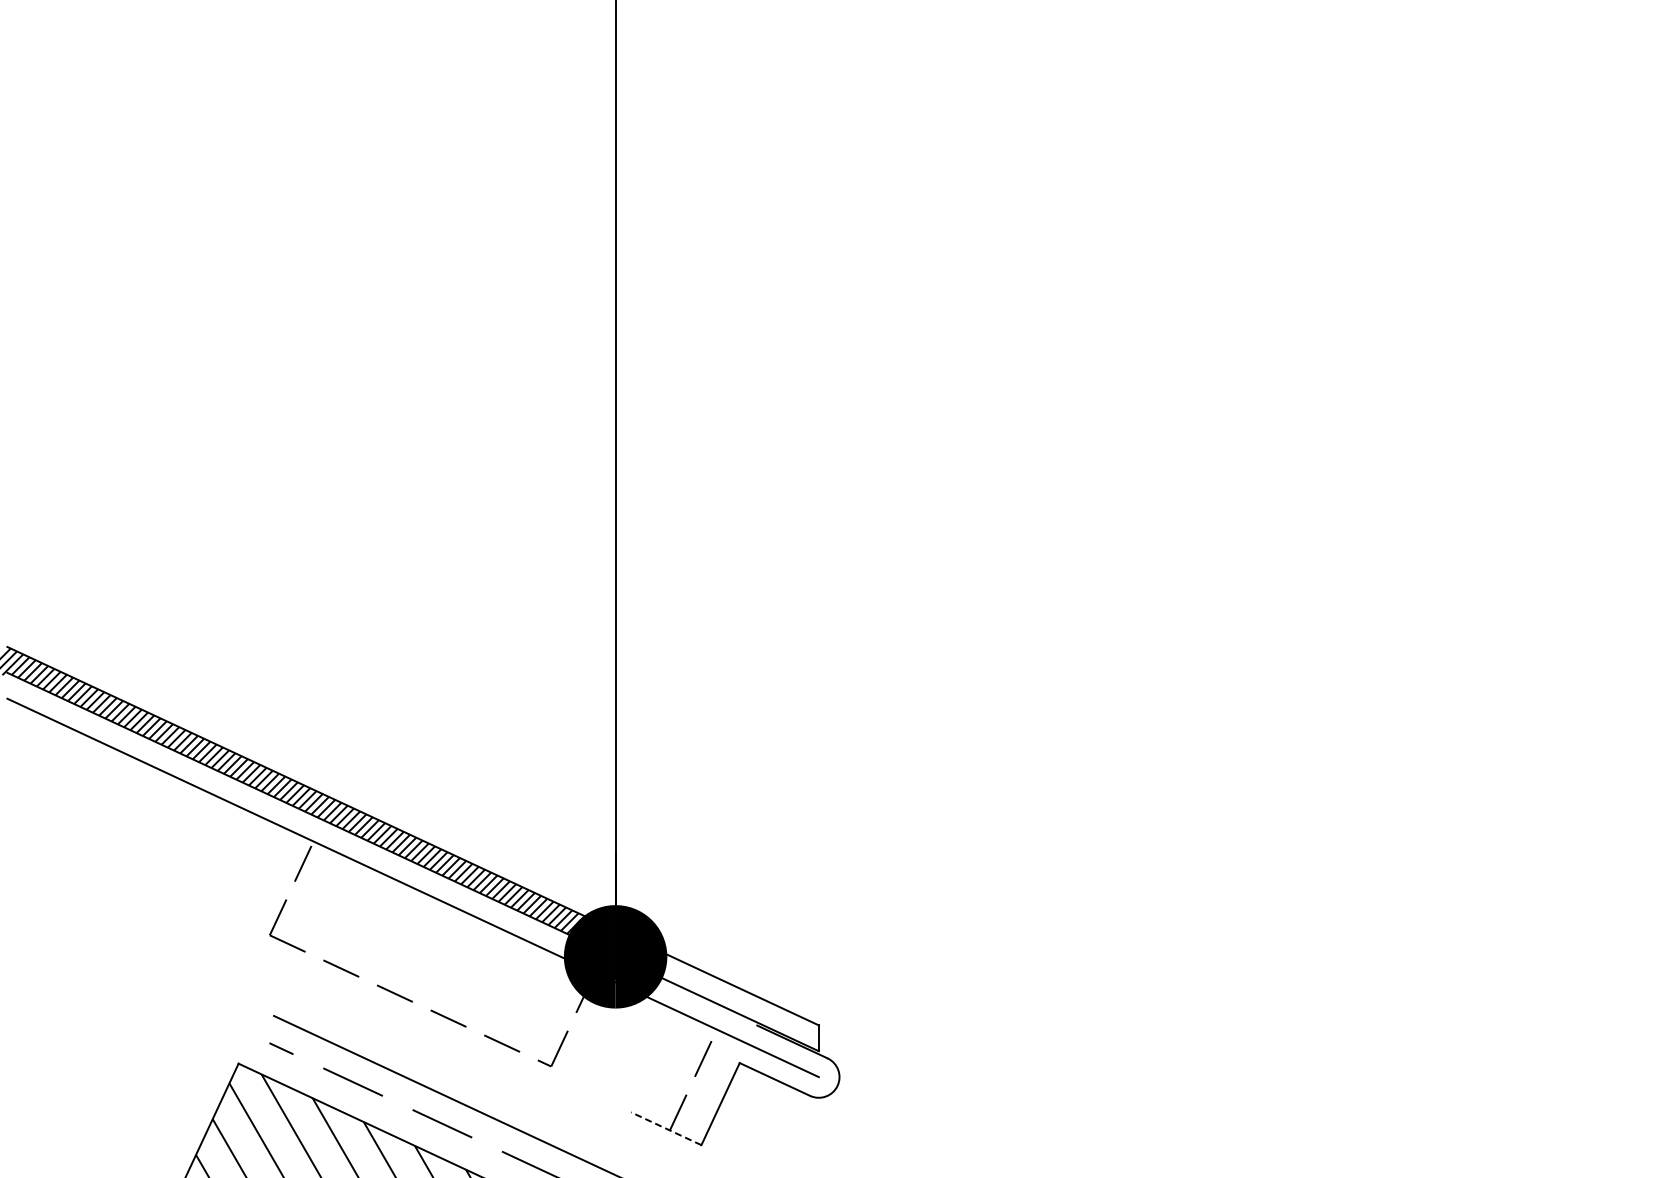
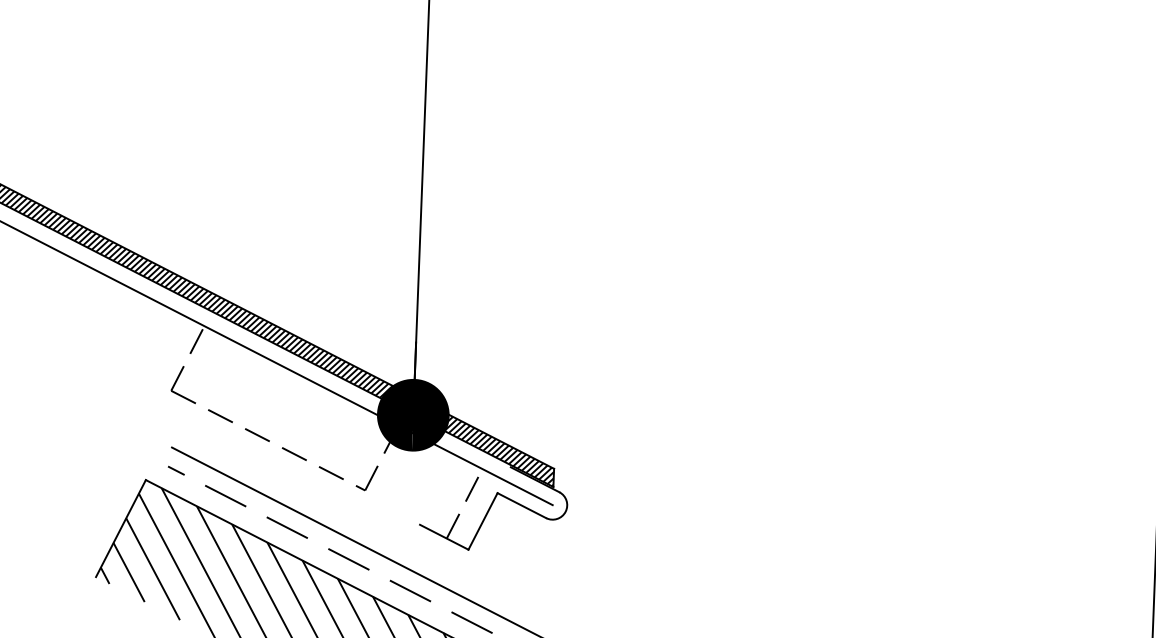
hatch: (728, 996) -> (491, 446), added
line: (666, 1128) -> (444, 537), dashed -> solid

